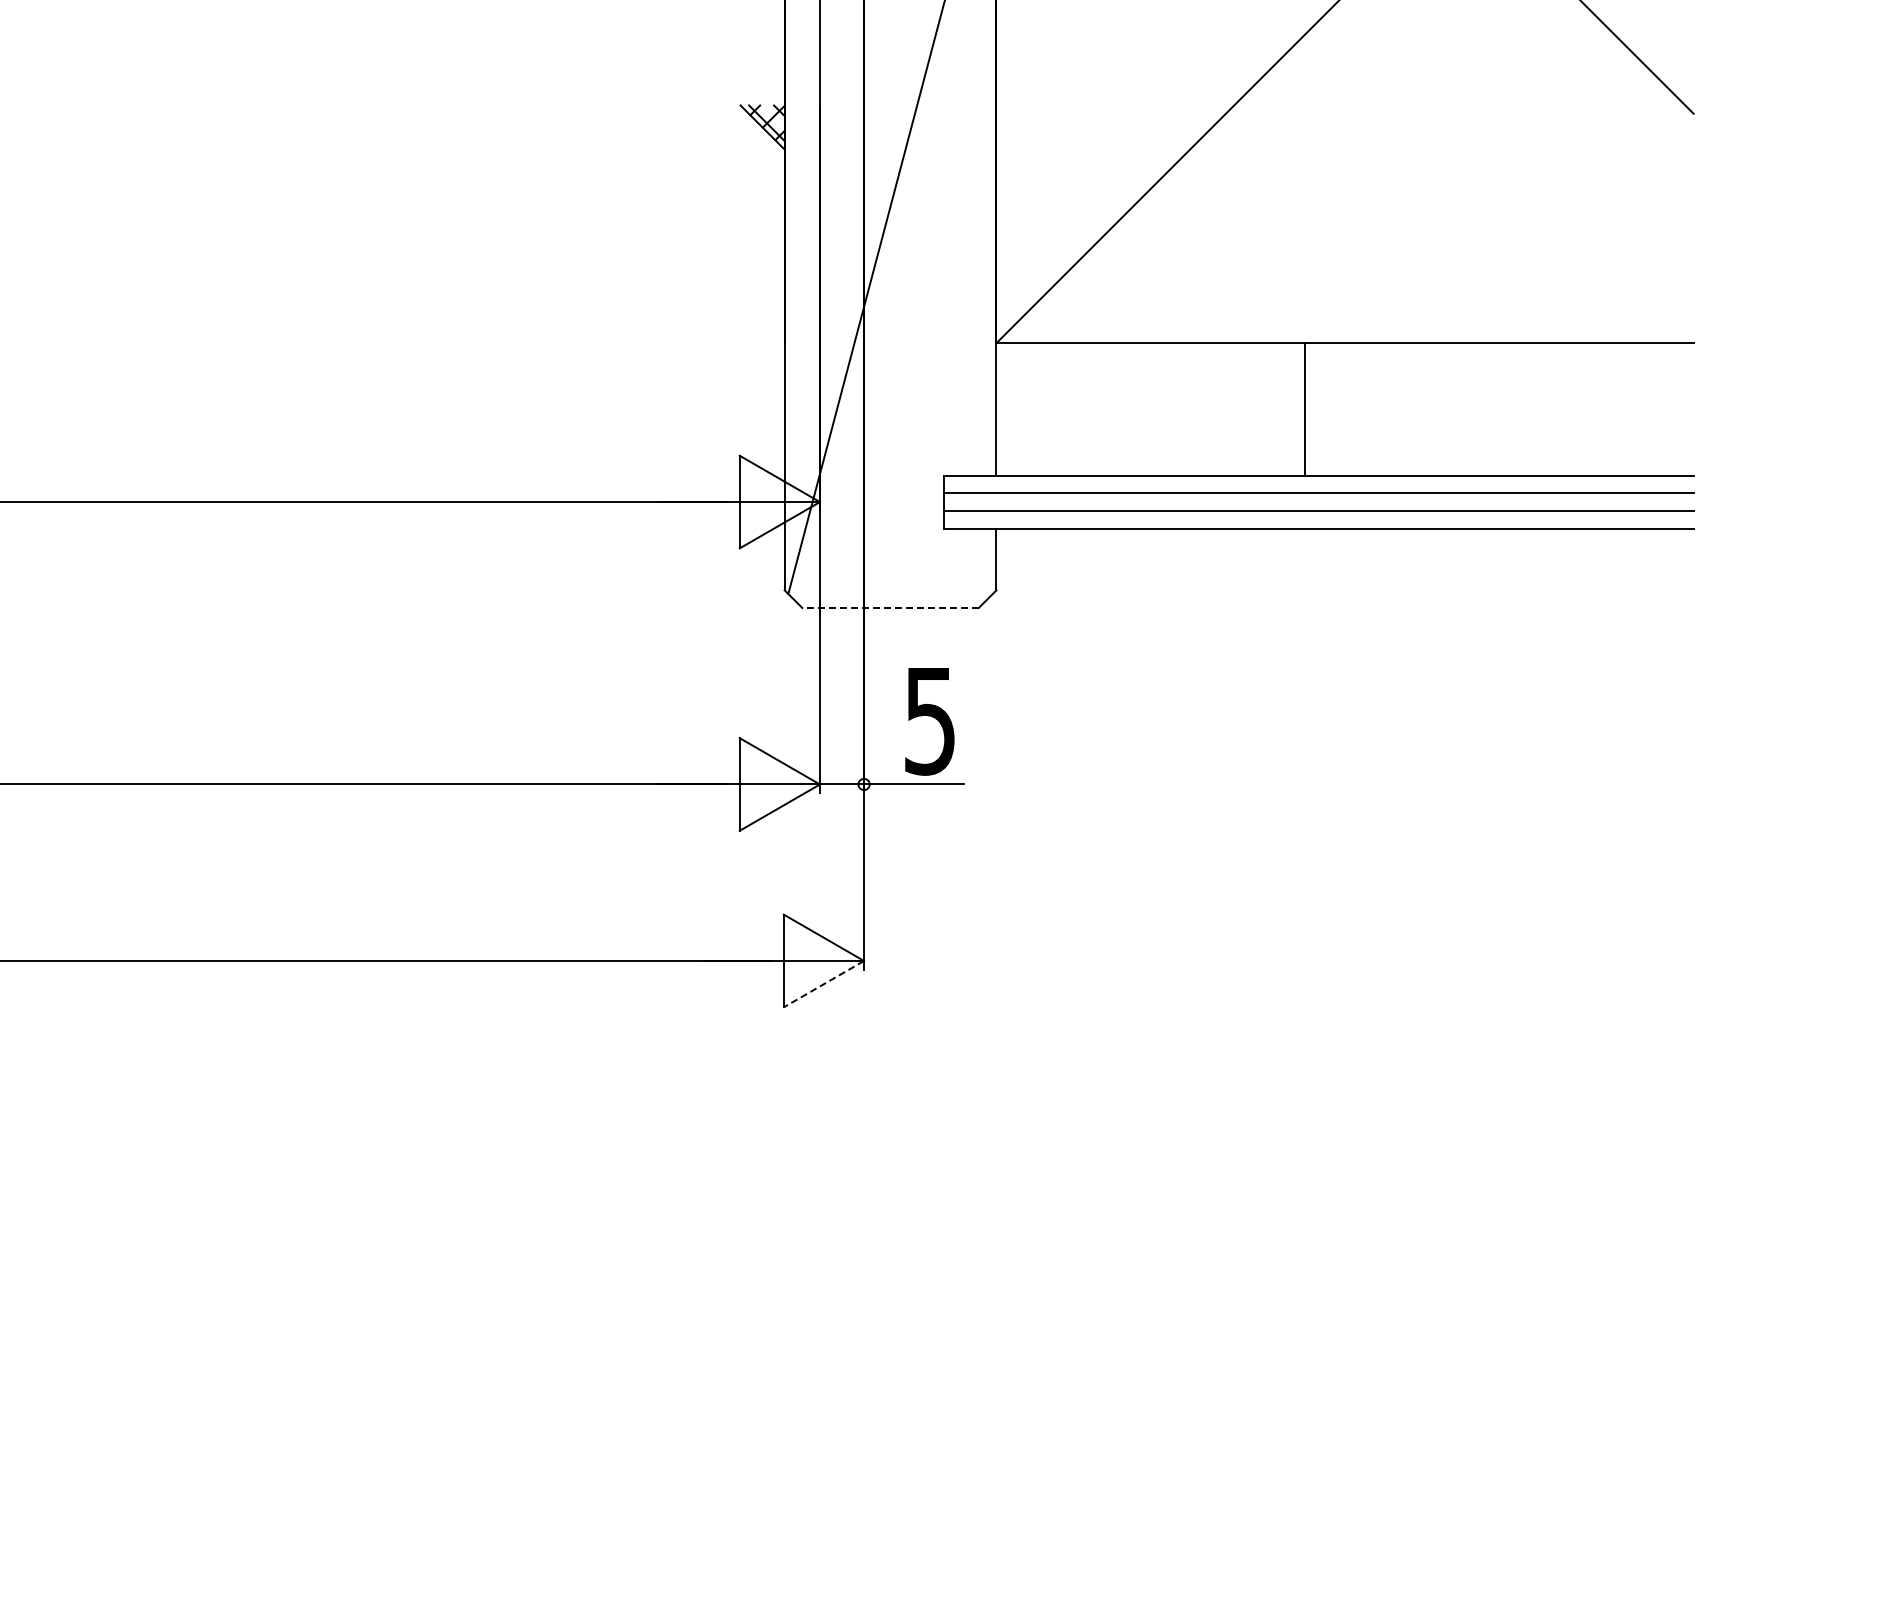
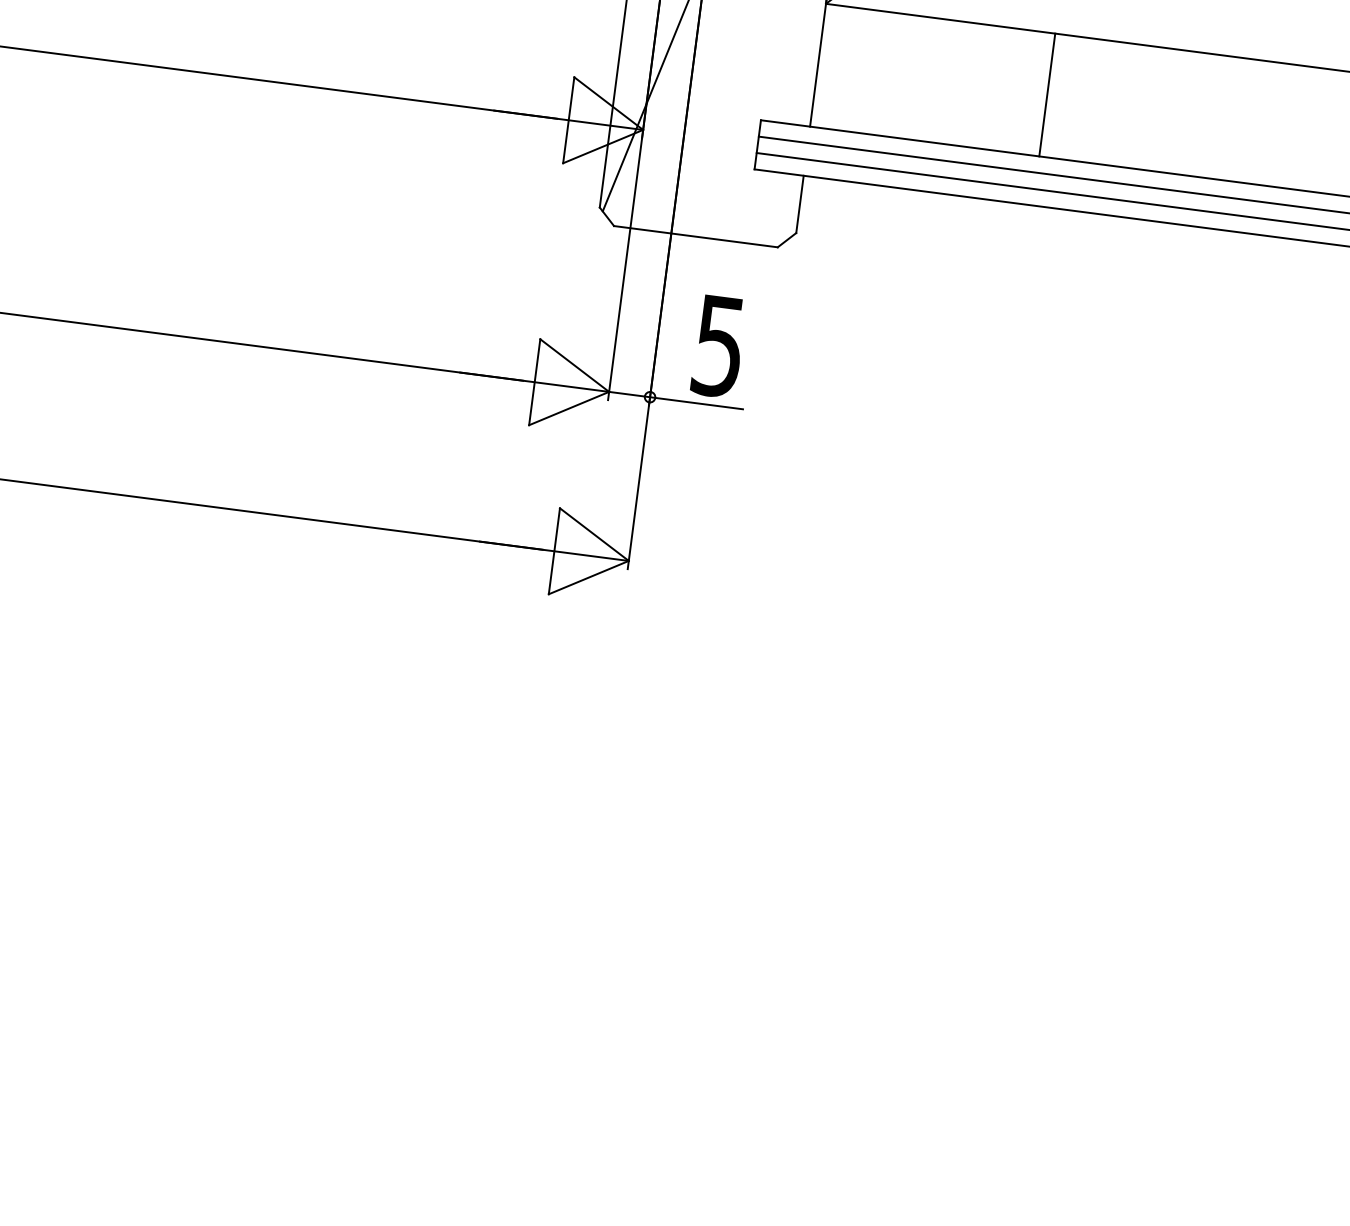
line: (1304, 409) -> (1047, 95), moved
line: (890, 607) -> (695, 236), dashed -> solid
line: (823, 984) -> (588, 577), dashed -> solid

